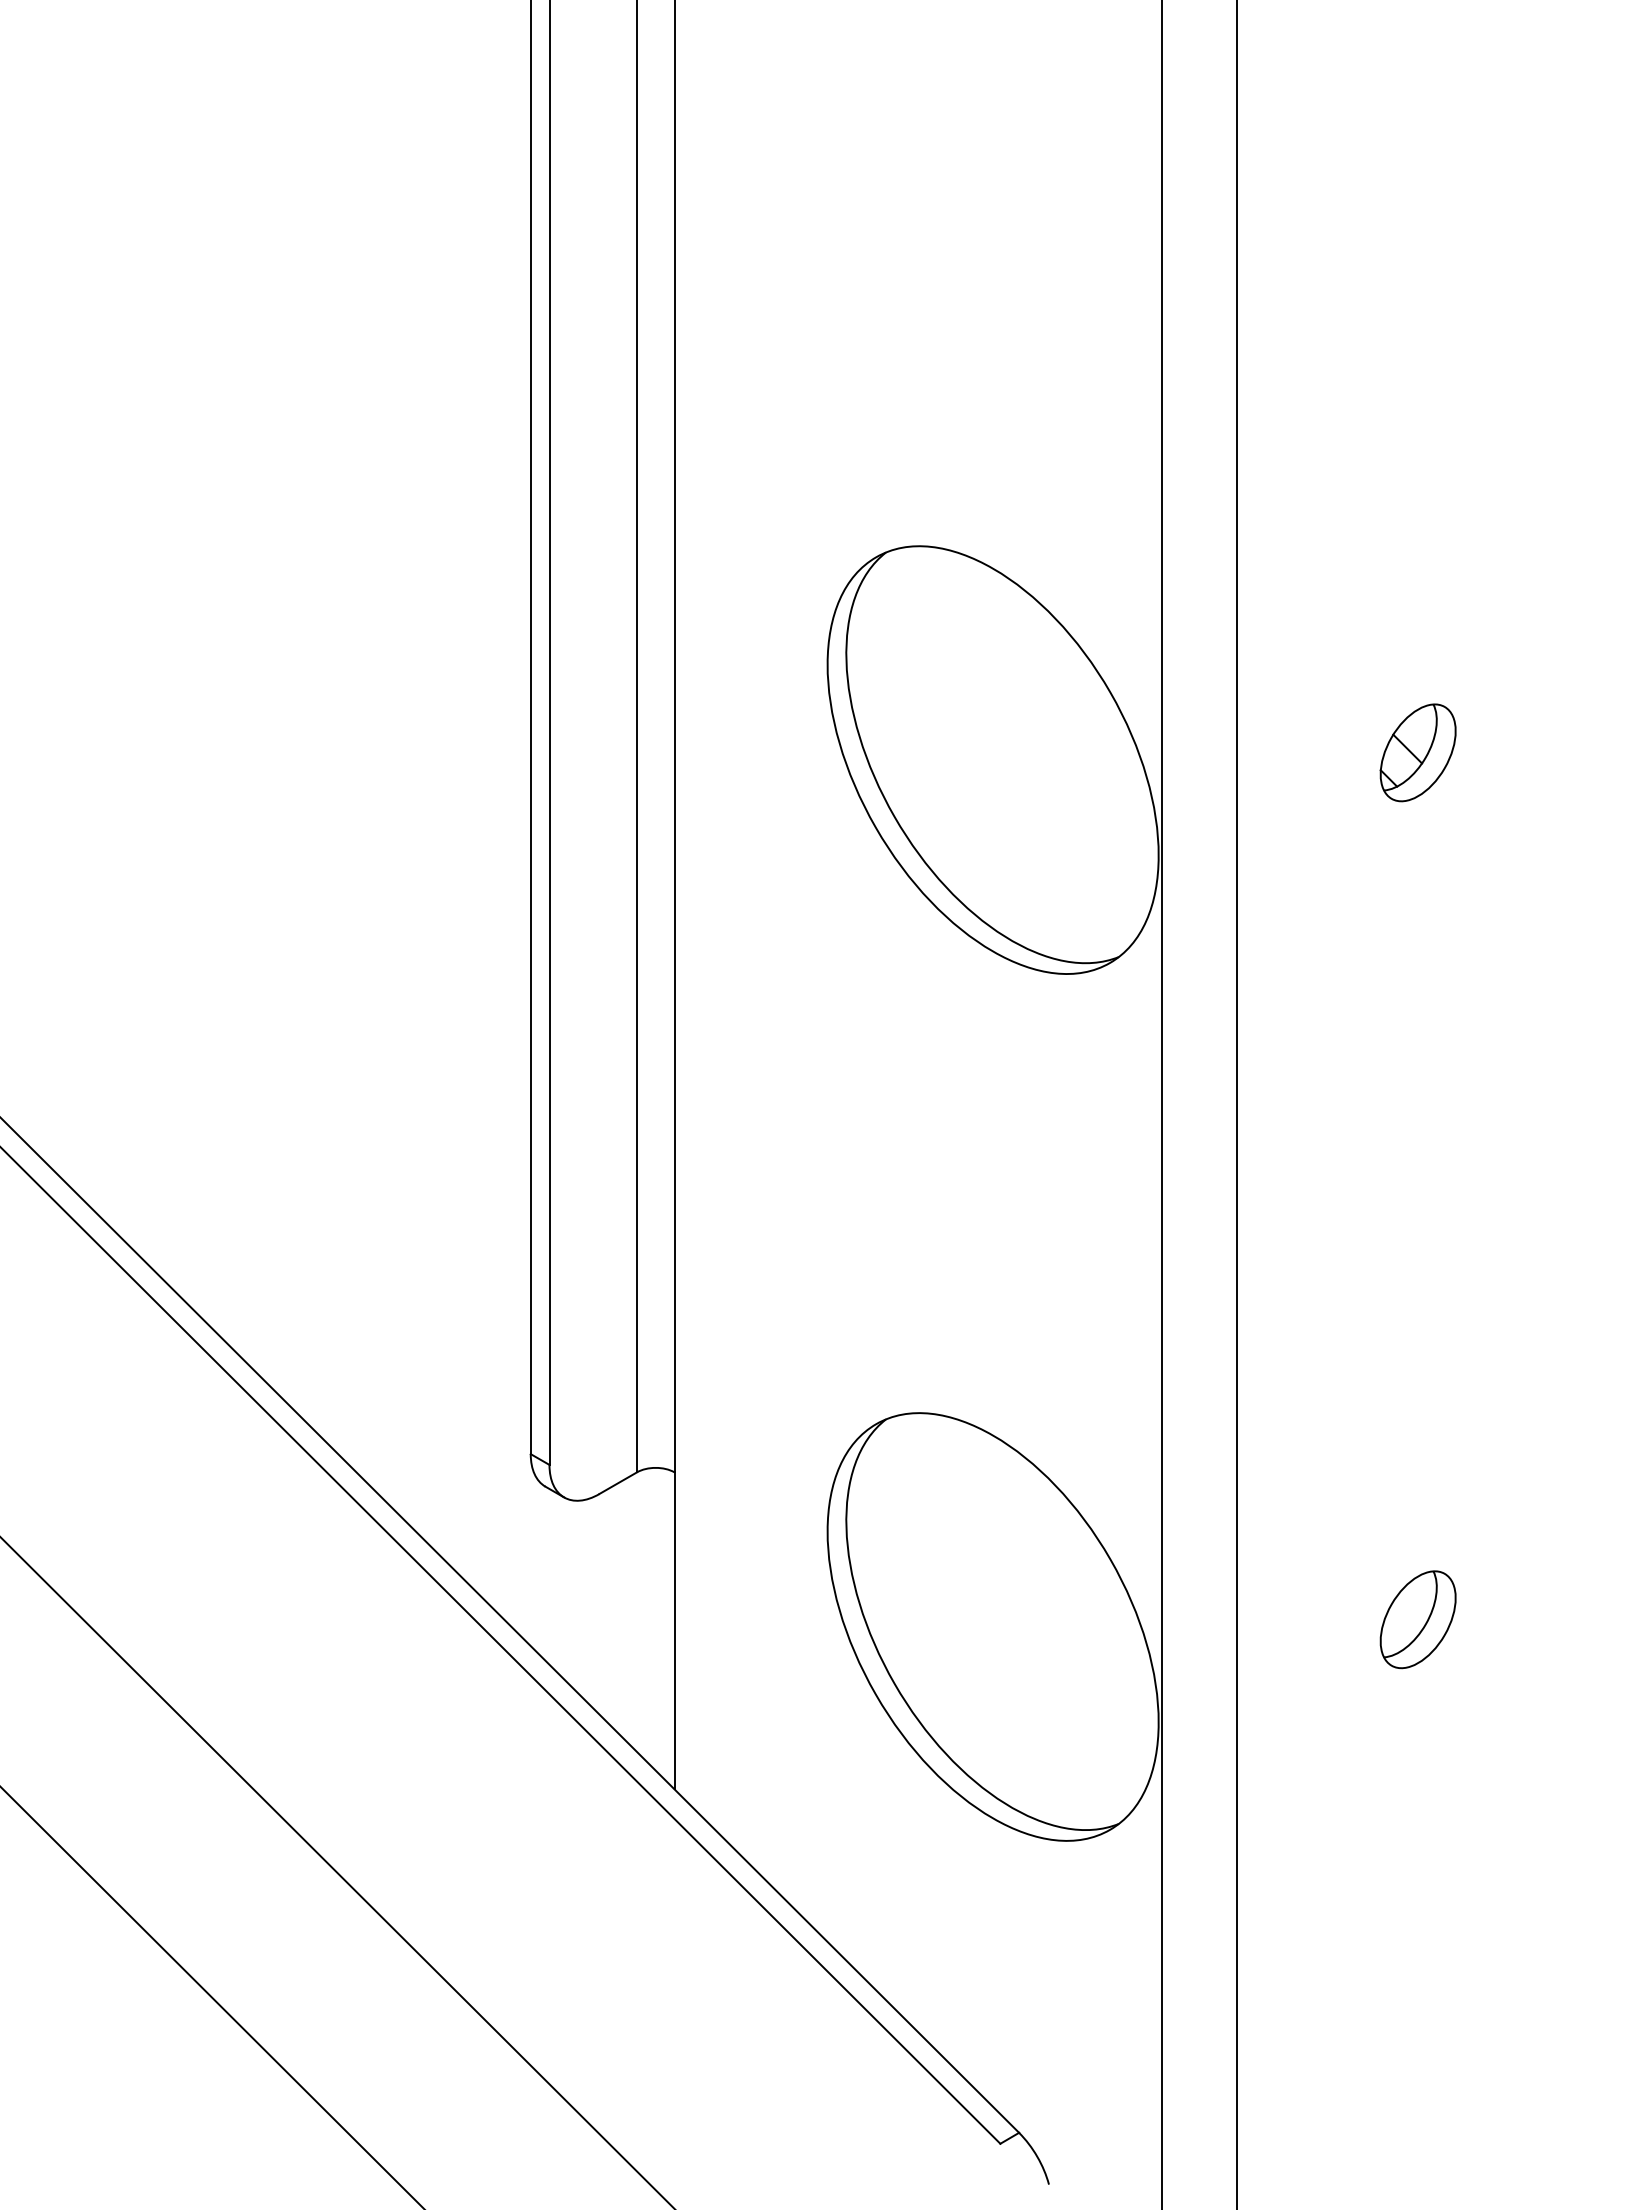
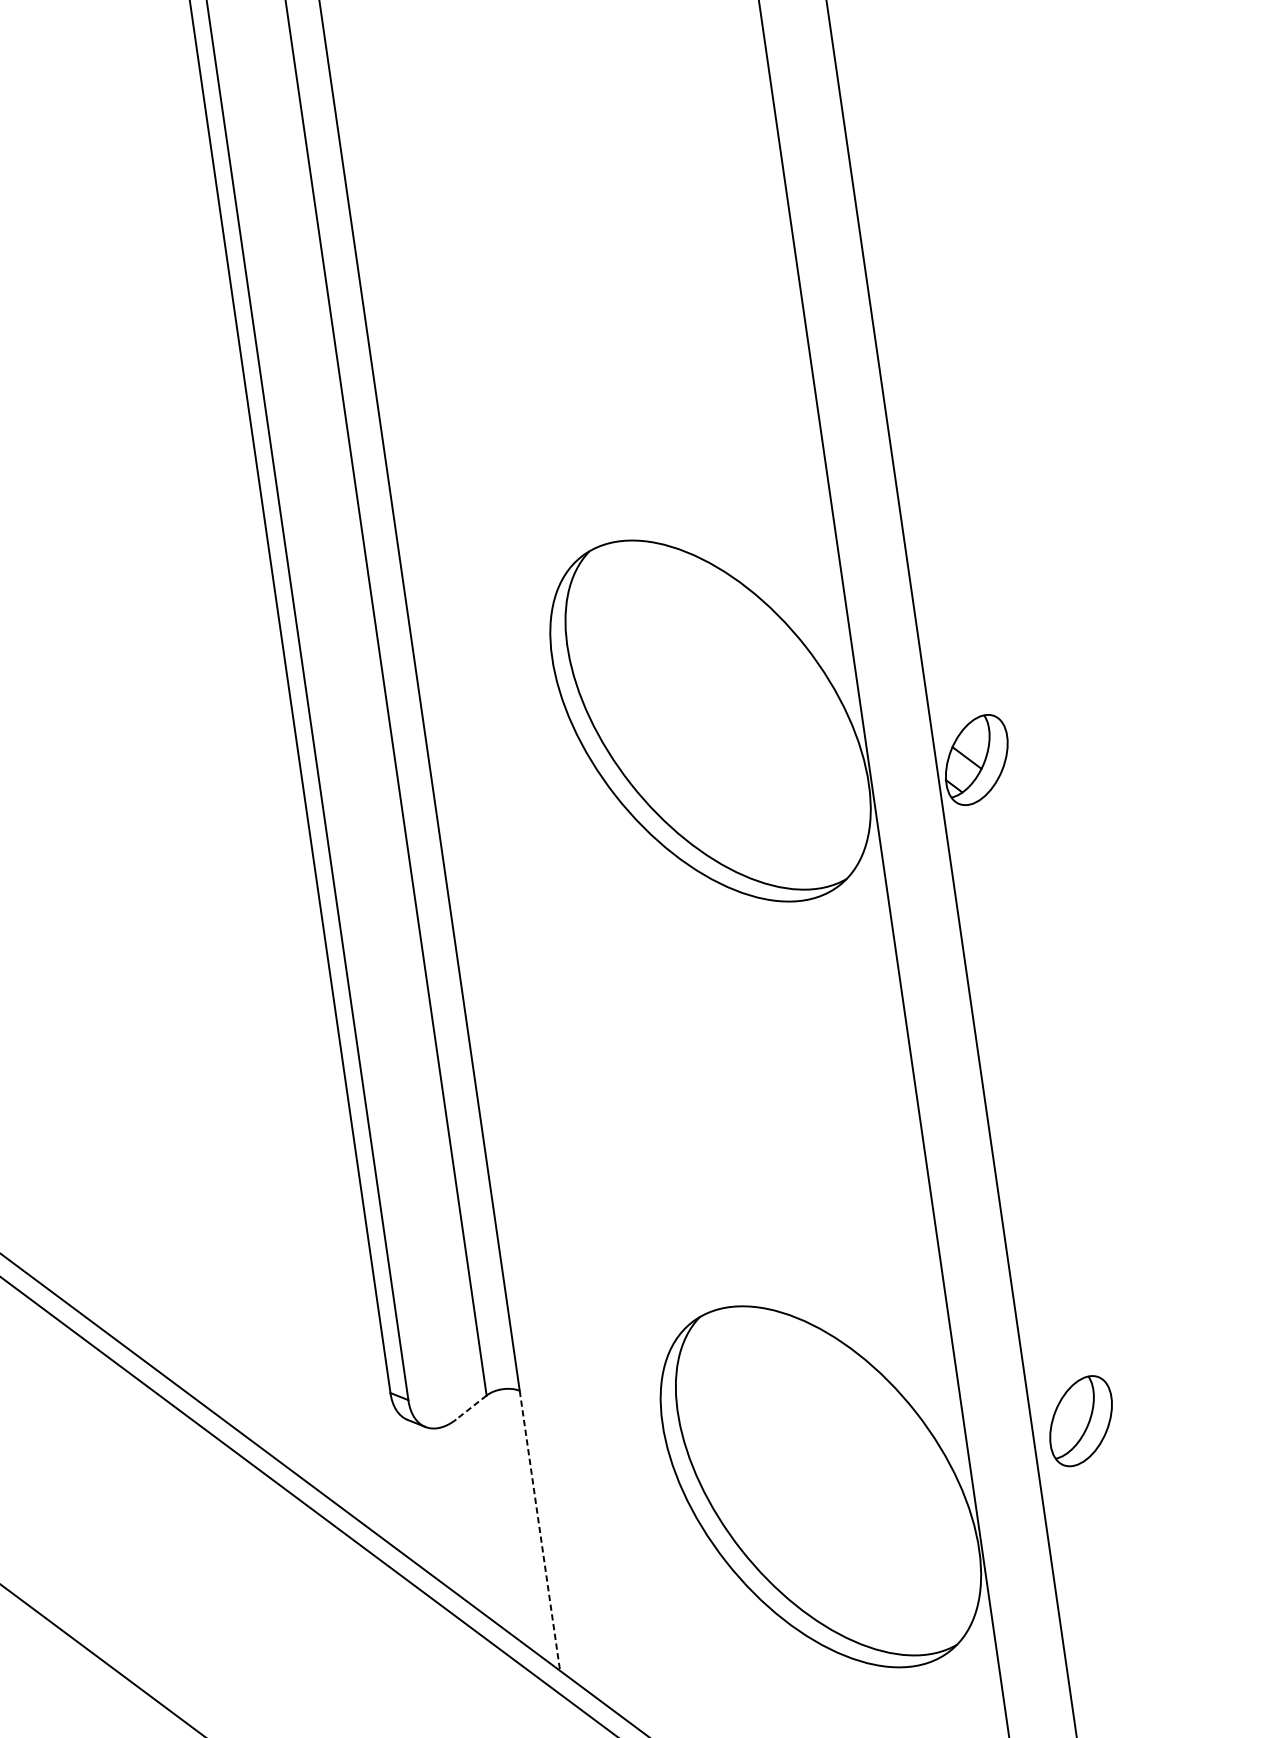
part: (1417, 752) -> (976, 759), moved
line: (618, 1483) -> (471, 1407), solid -> dashed
part: (1417, 1619) -> (1080, 1421), moved
line: (674, 1630) -> (539, 1530), solid -> dashed

